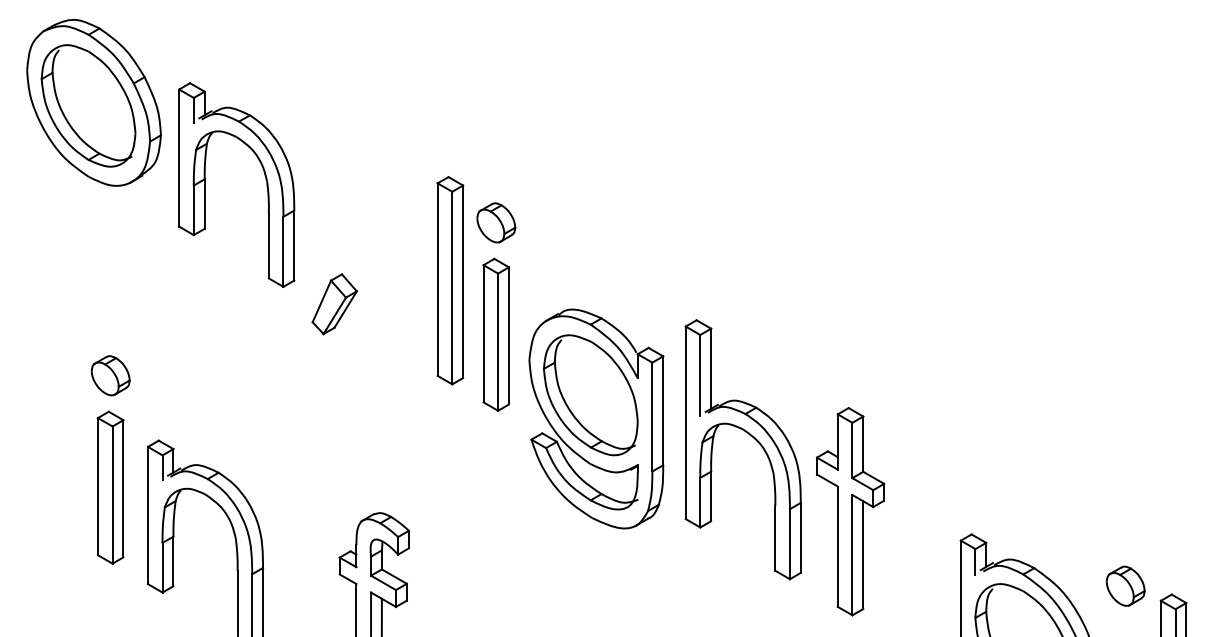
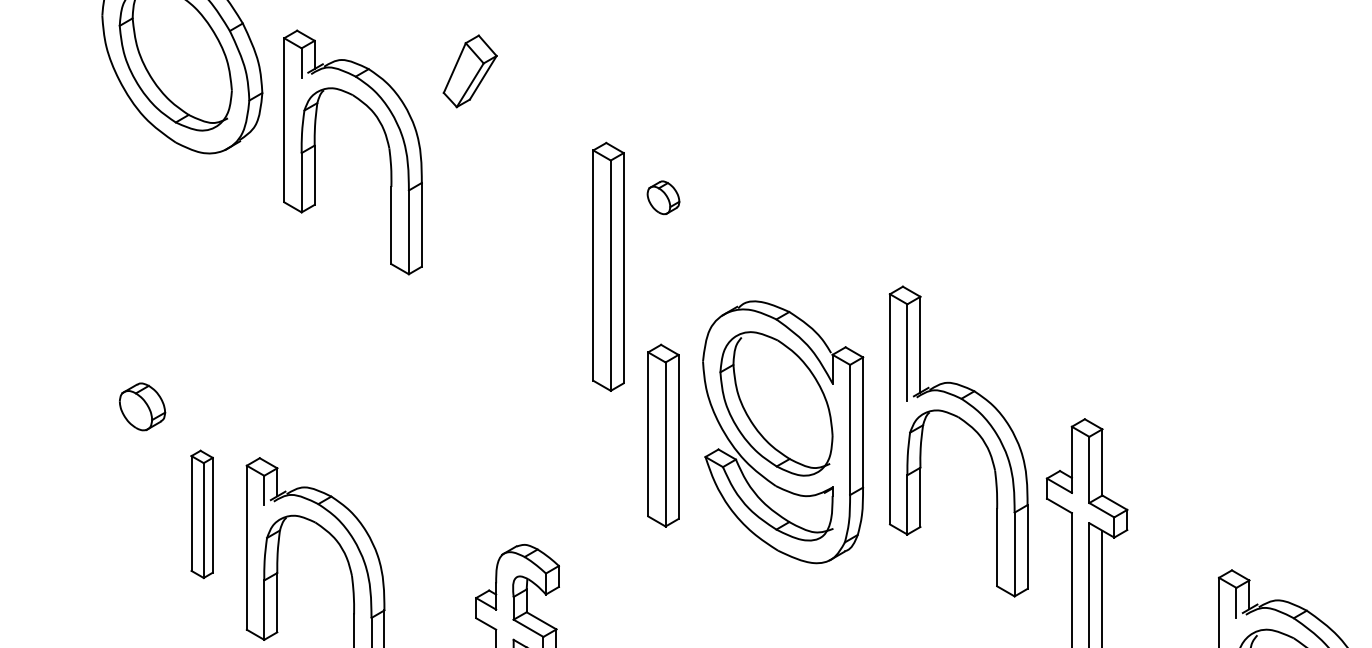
part: (496, 222) -> (663, 197), size x0.7
part: (334, 304) -> (469, 71), moved
part: (496, 334) -> (663, 435), moved
part: (110, 375) -> (142, 406), moved
part: (750, 436) -> (967, 425), moved
part: (110, 487) -> (202, 514), size x0.7

